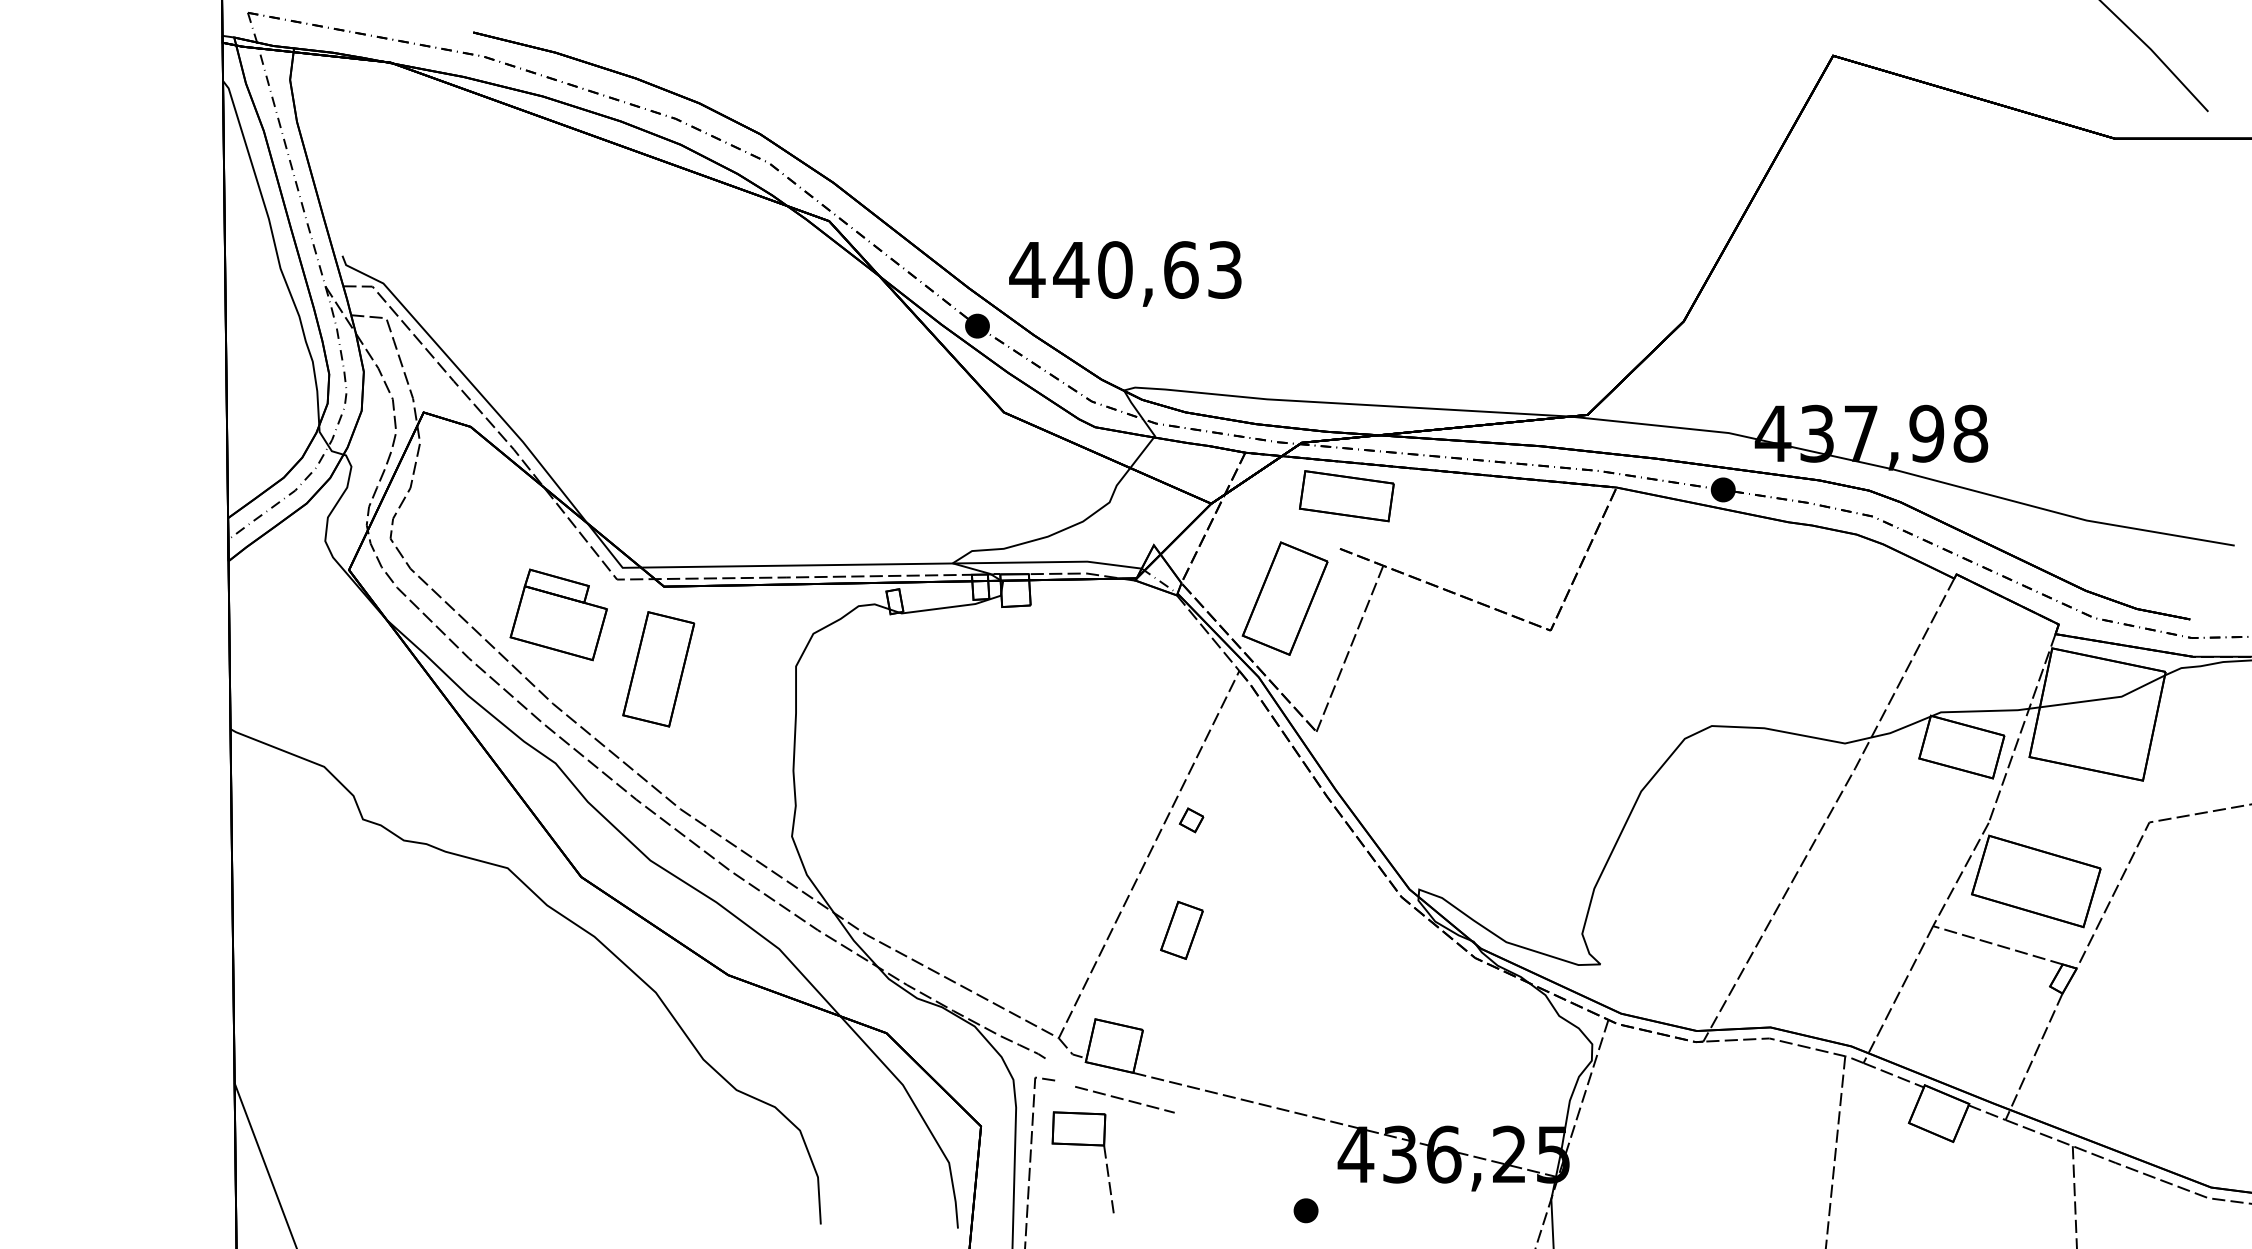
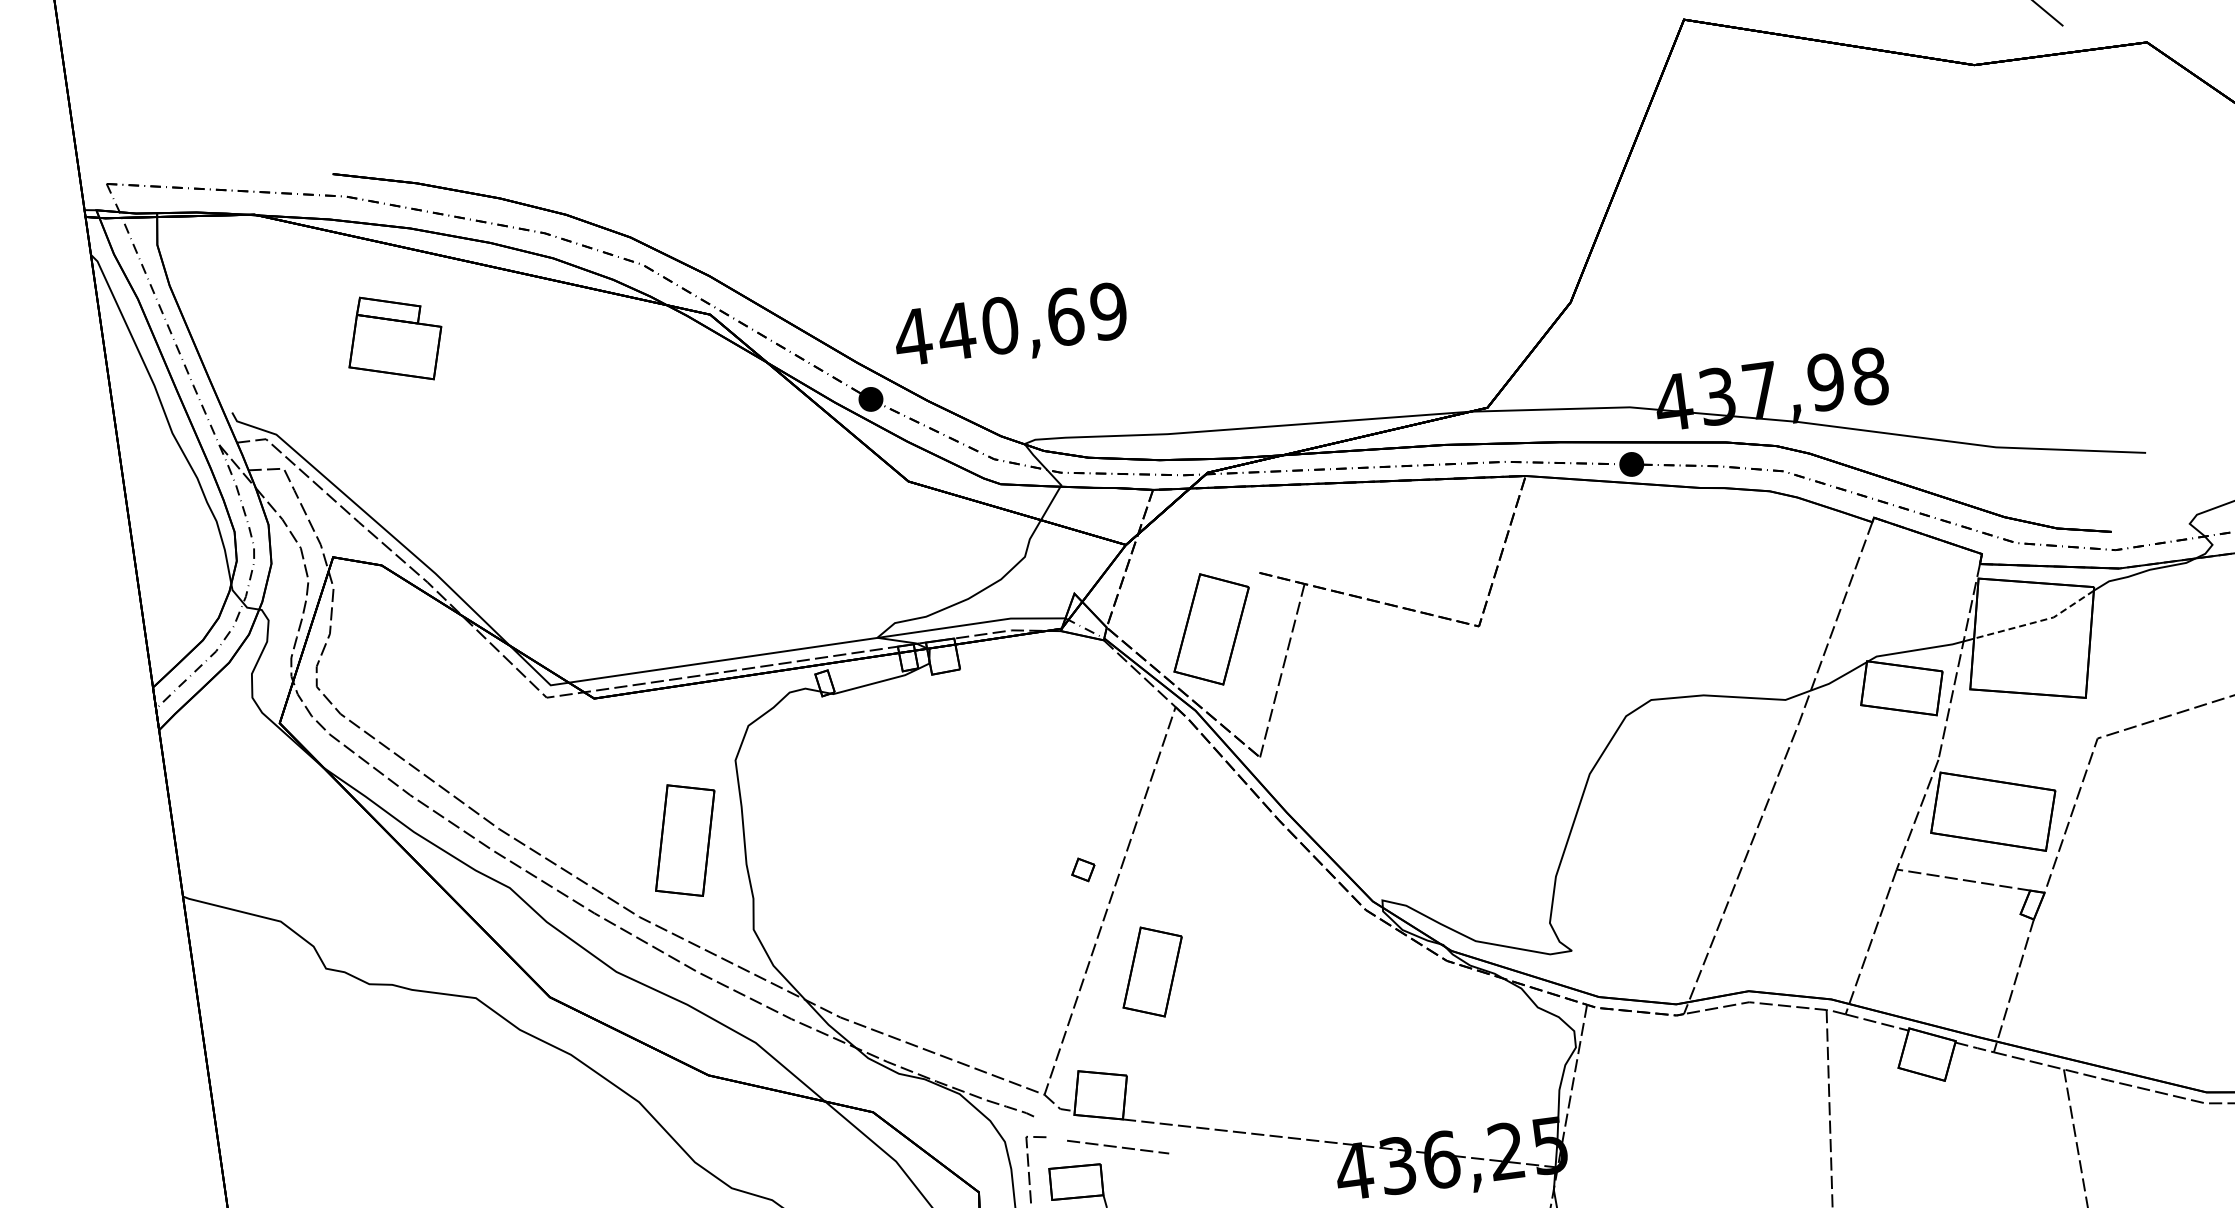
text: (1224, 269) -> (1108, 311), 440,63 -> 440,69
part: (1346, 496) -> (1259, 520), removed
part: (558, 614) -> (393, 338), moved
part: (658, 669) -> (684, 840), moved
line: (2104, 698) -> (2036, 621), solid -> dashed
part: (1191, 820) -> (1083, 870), moved
part: (1181, 929) -> (1151, 970), size x1.6

